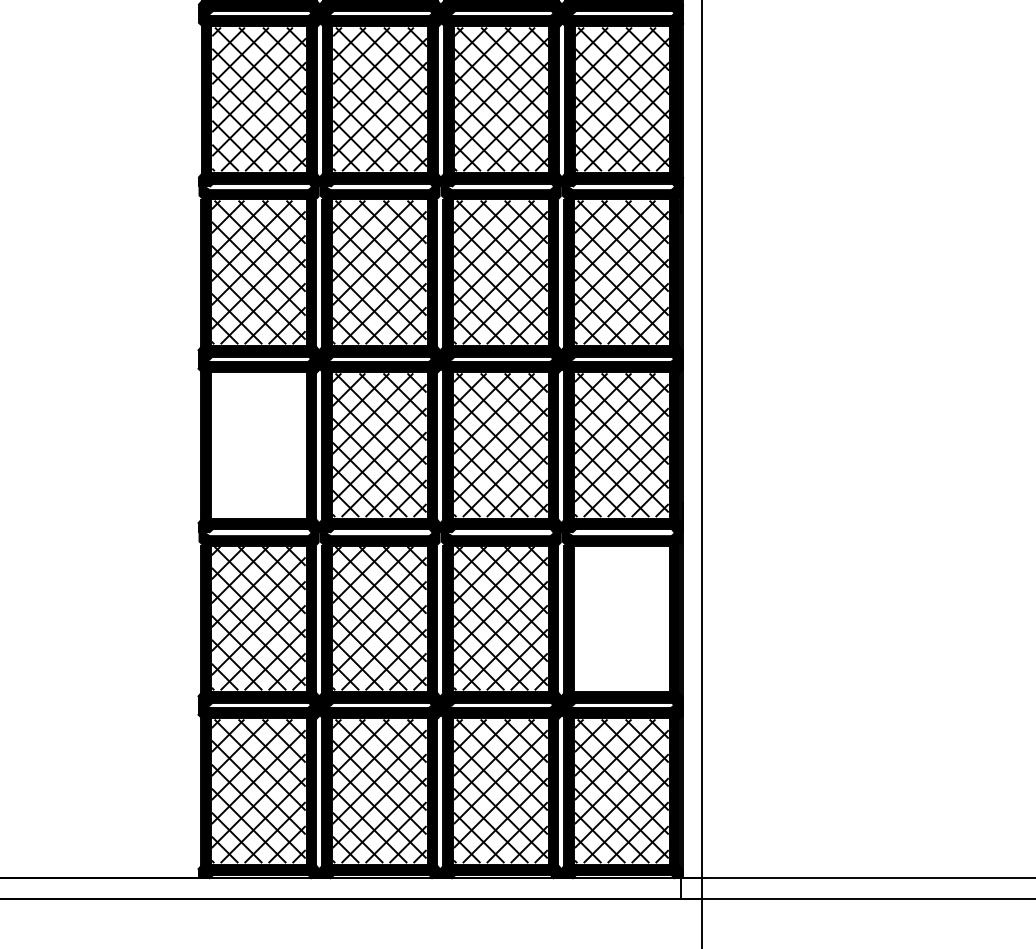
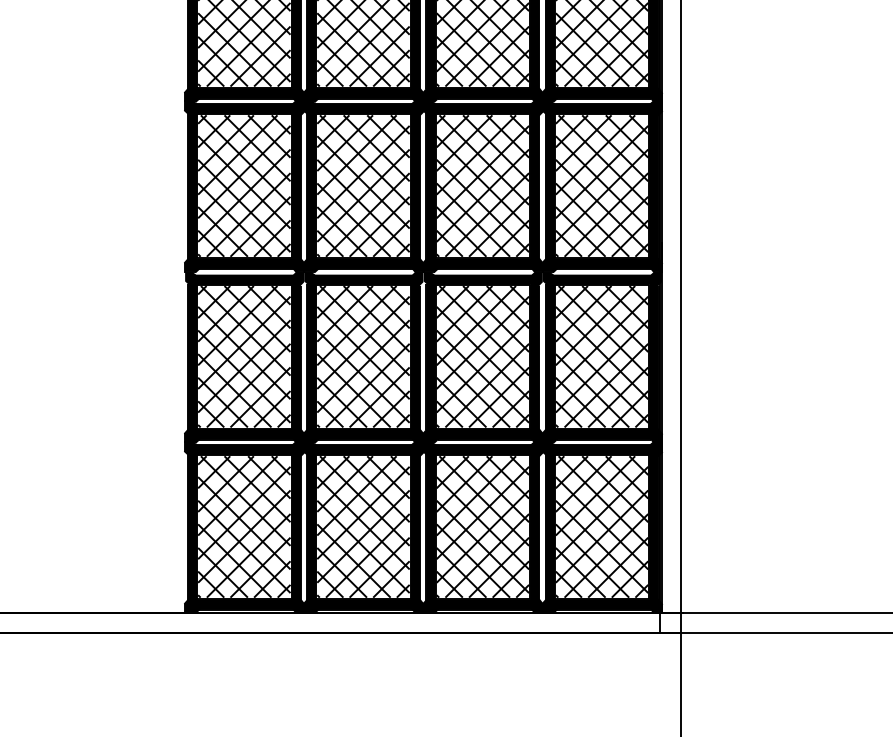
hatch: (258, 445) -> (244, 186), added
hatch: (621, 618) -> (601, 356), added

